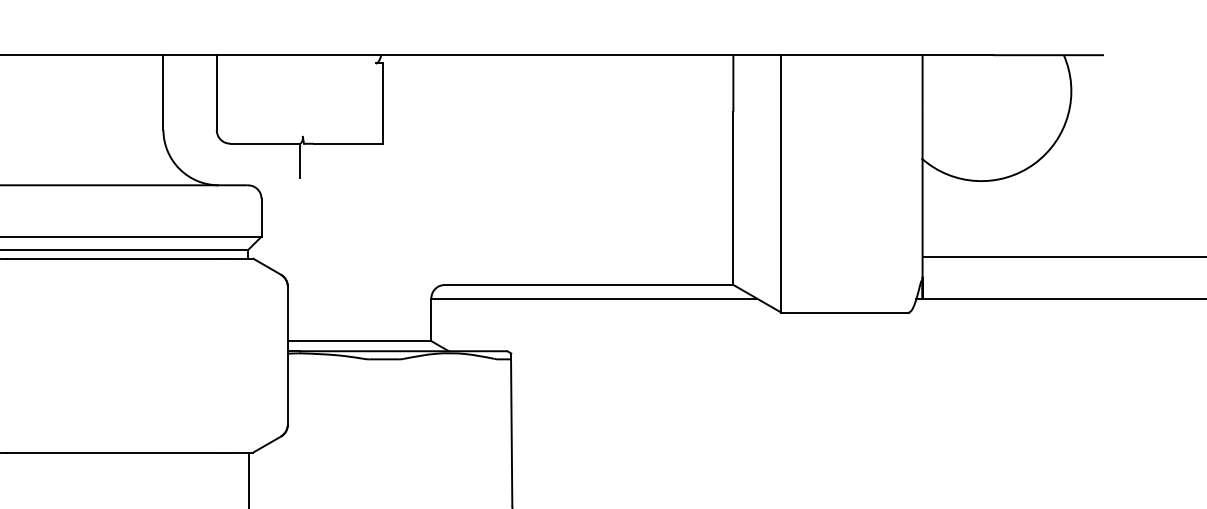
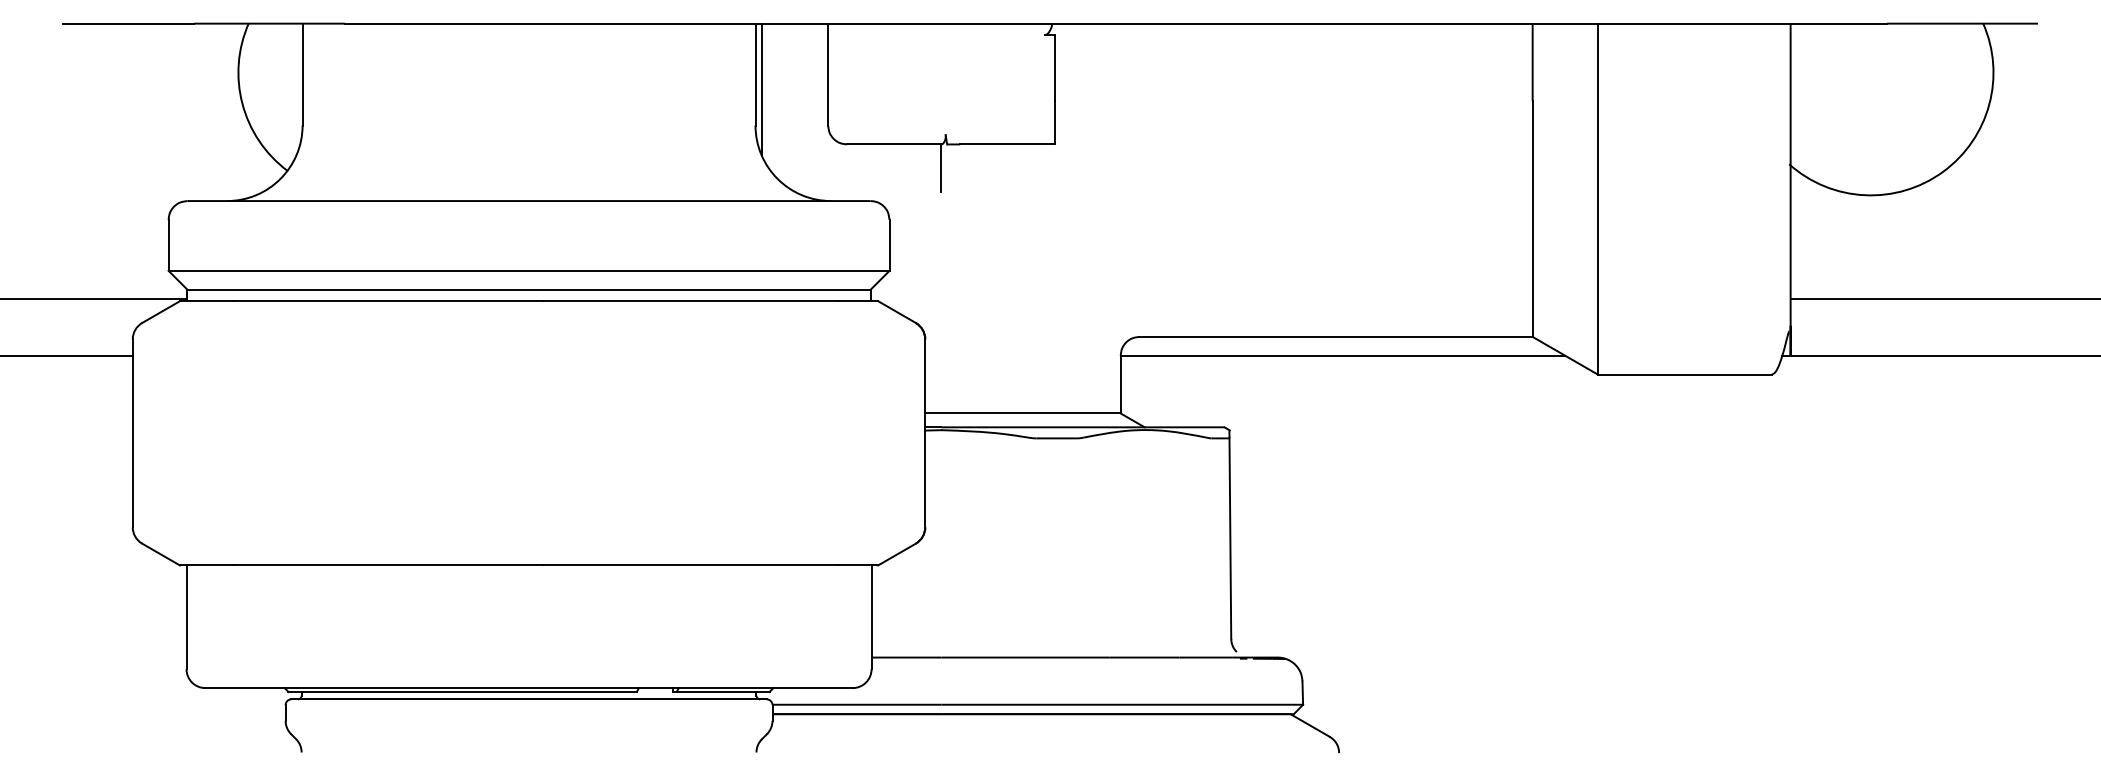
line: (168, 103) -> (762, 89), added

